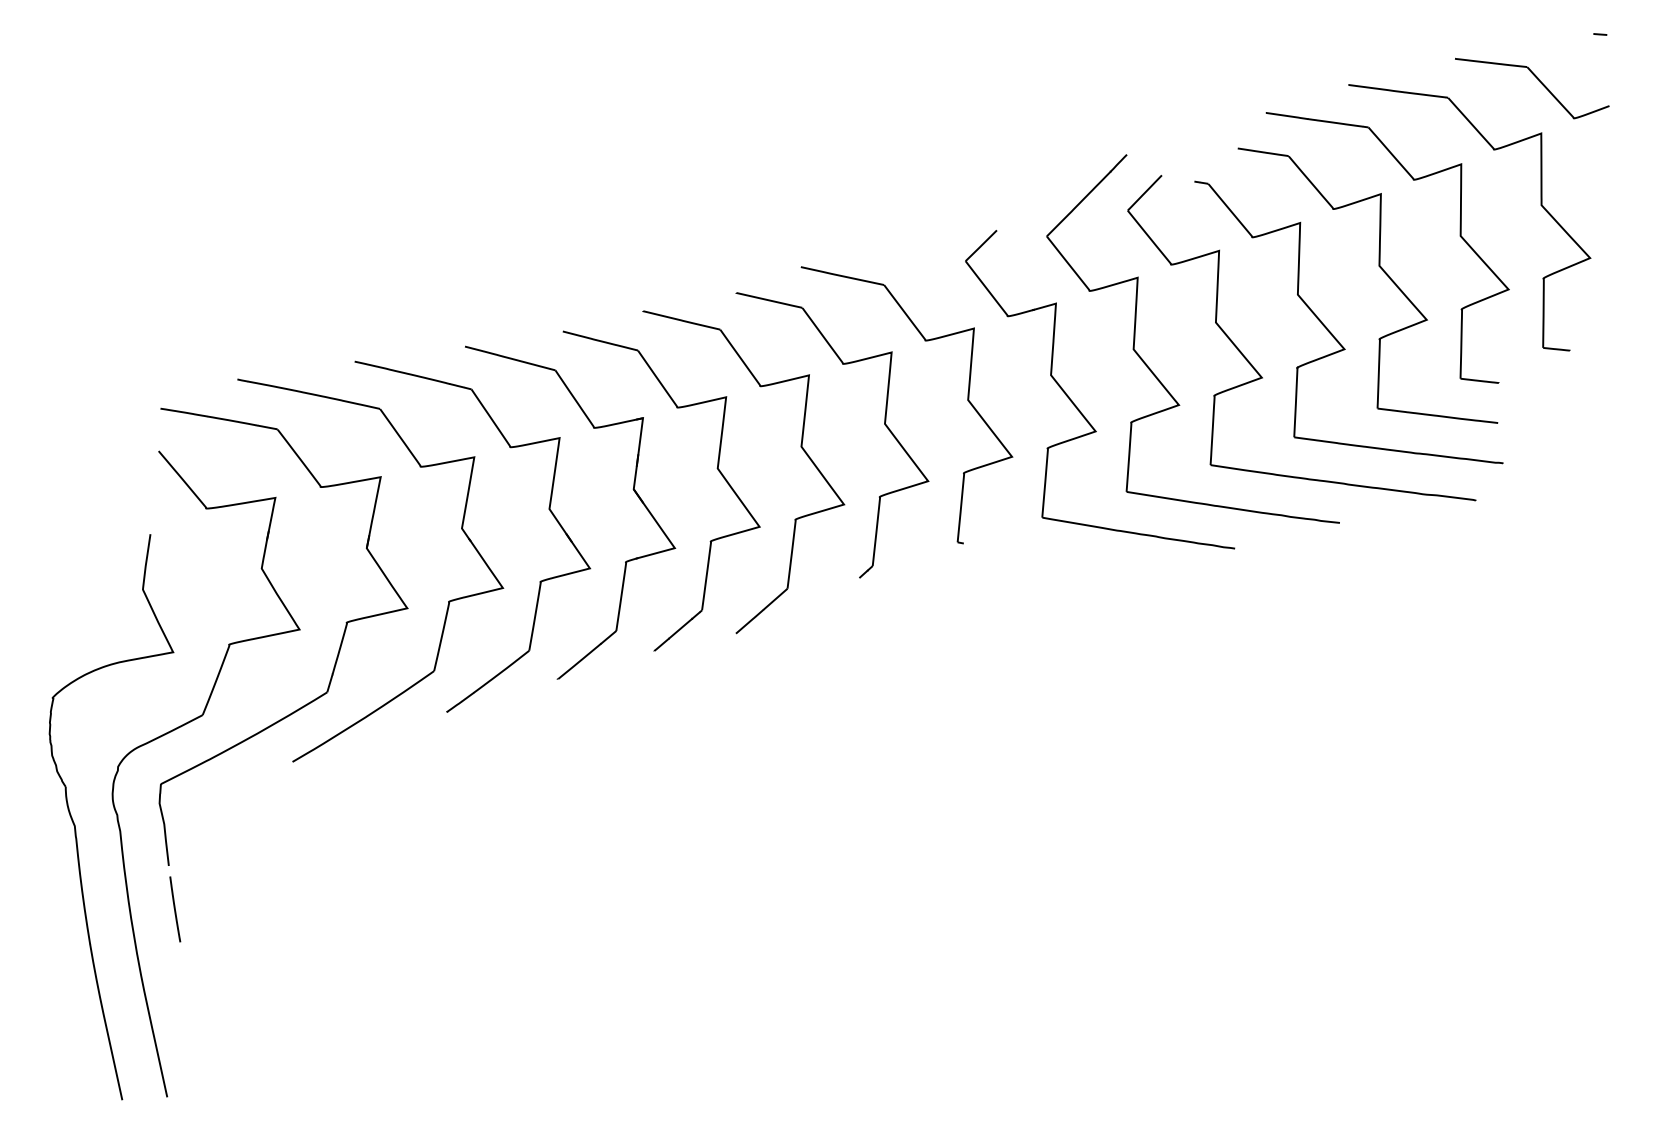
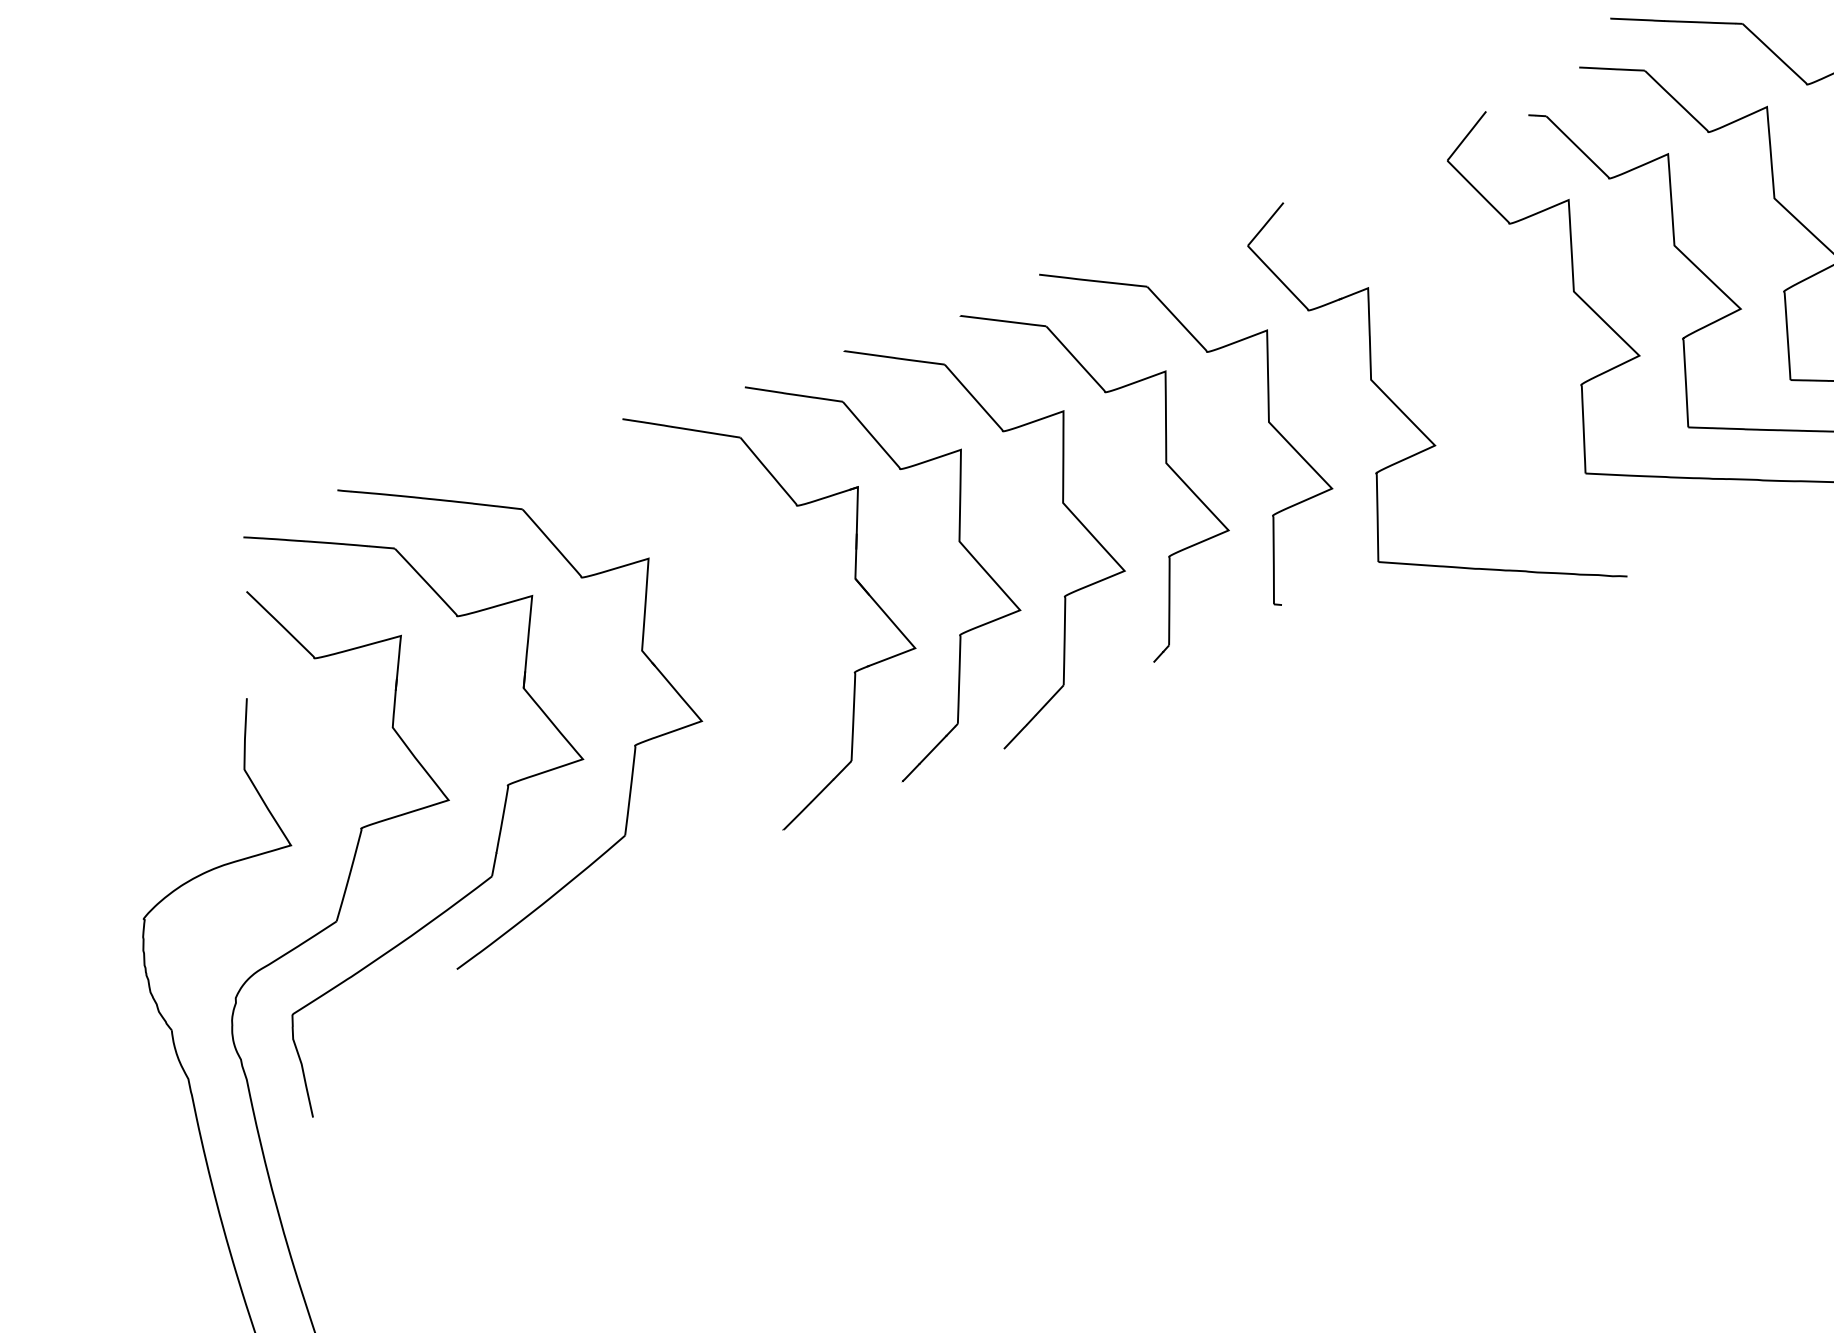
part: (1151, 369) -> (1498, 359), removed
part: (548, 509) -> (749, 615), removed
line: (175, 909) -> (327, 1172), removed

